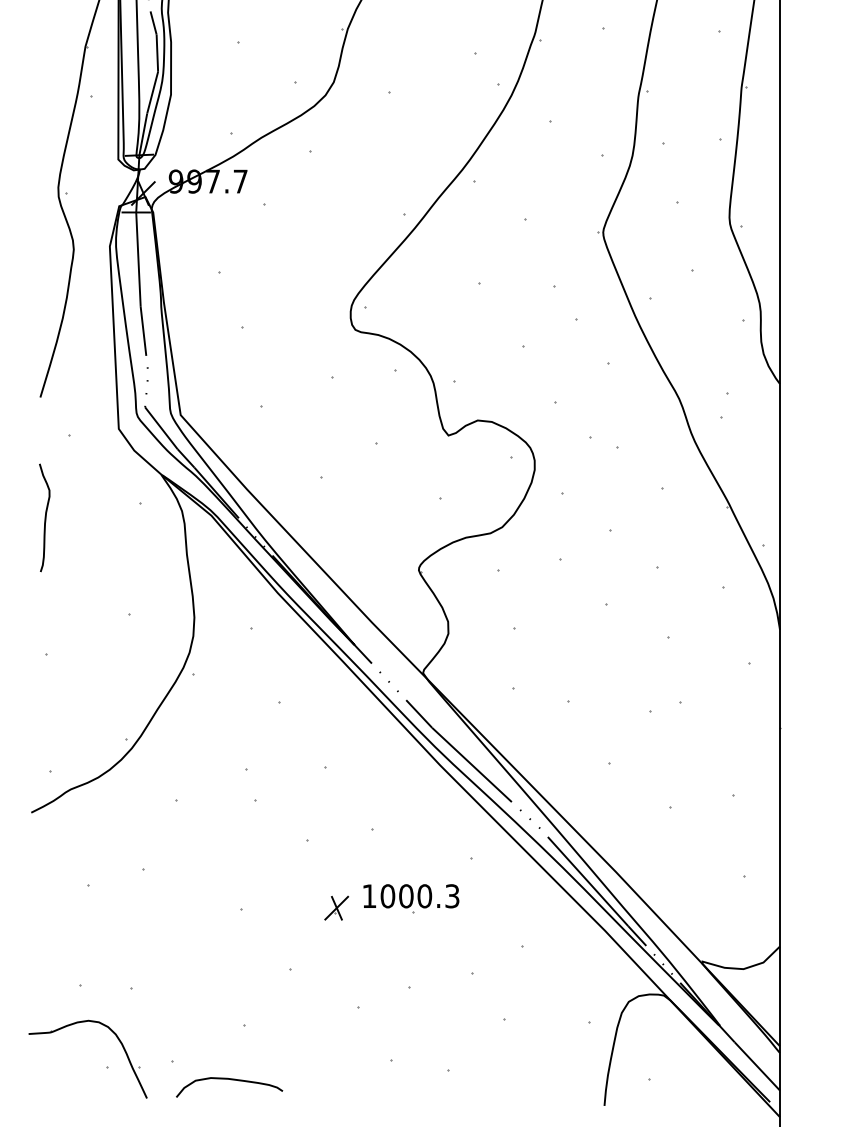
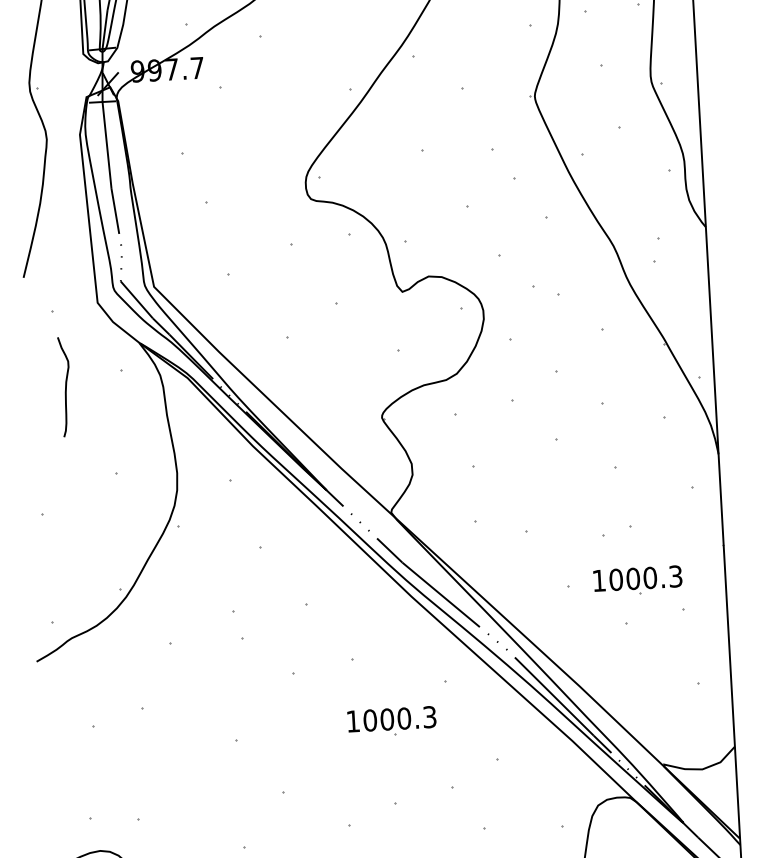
curve: (44, 517) -> (64, 386), moved
part: (685, 761) -> (638, 580), added
part: (336, 907) -> (323, 733), removed

